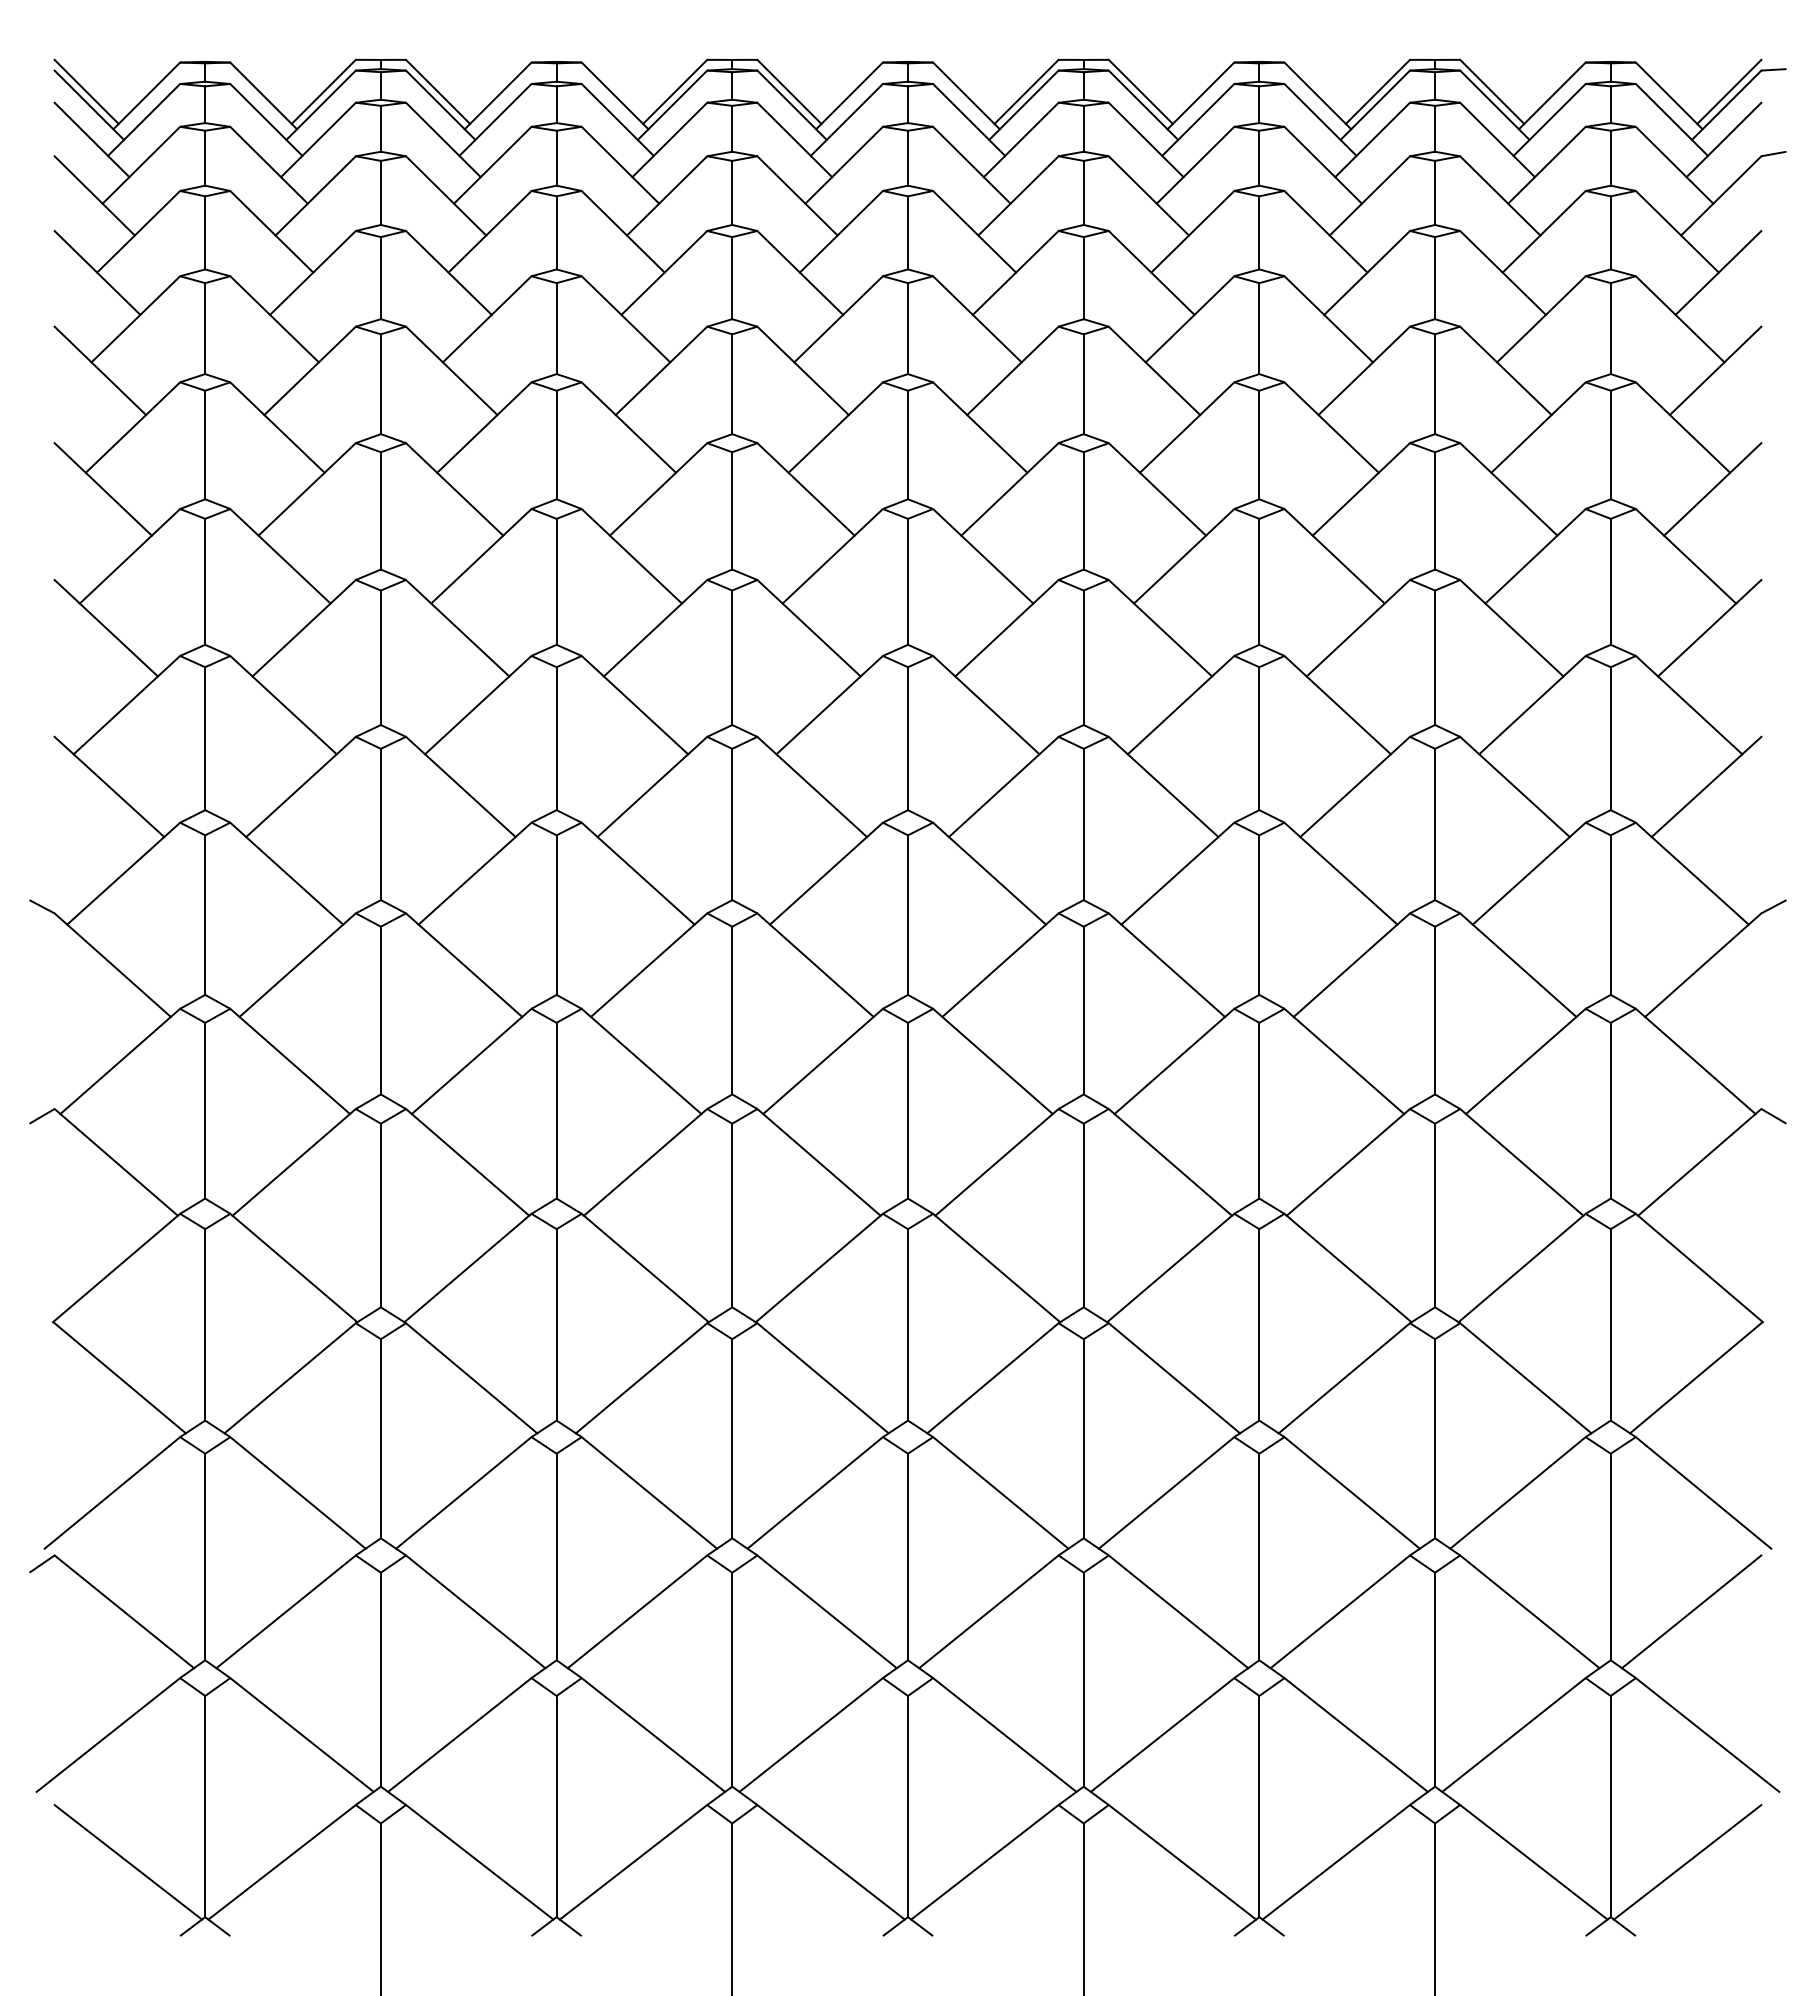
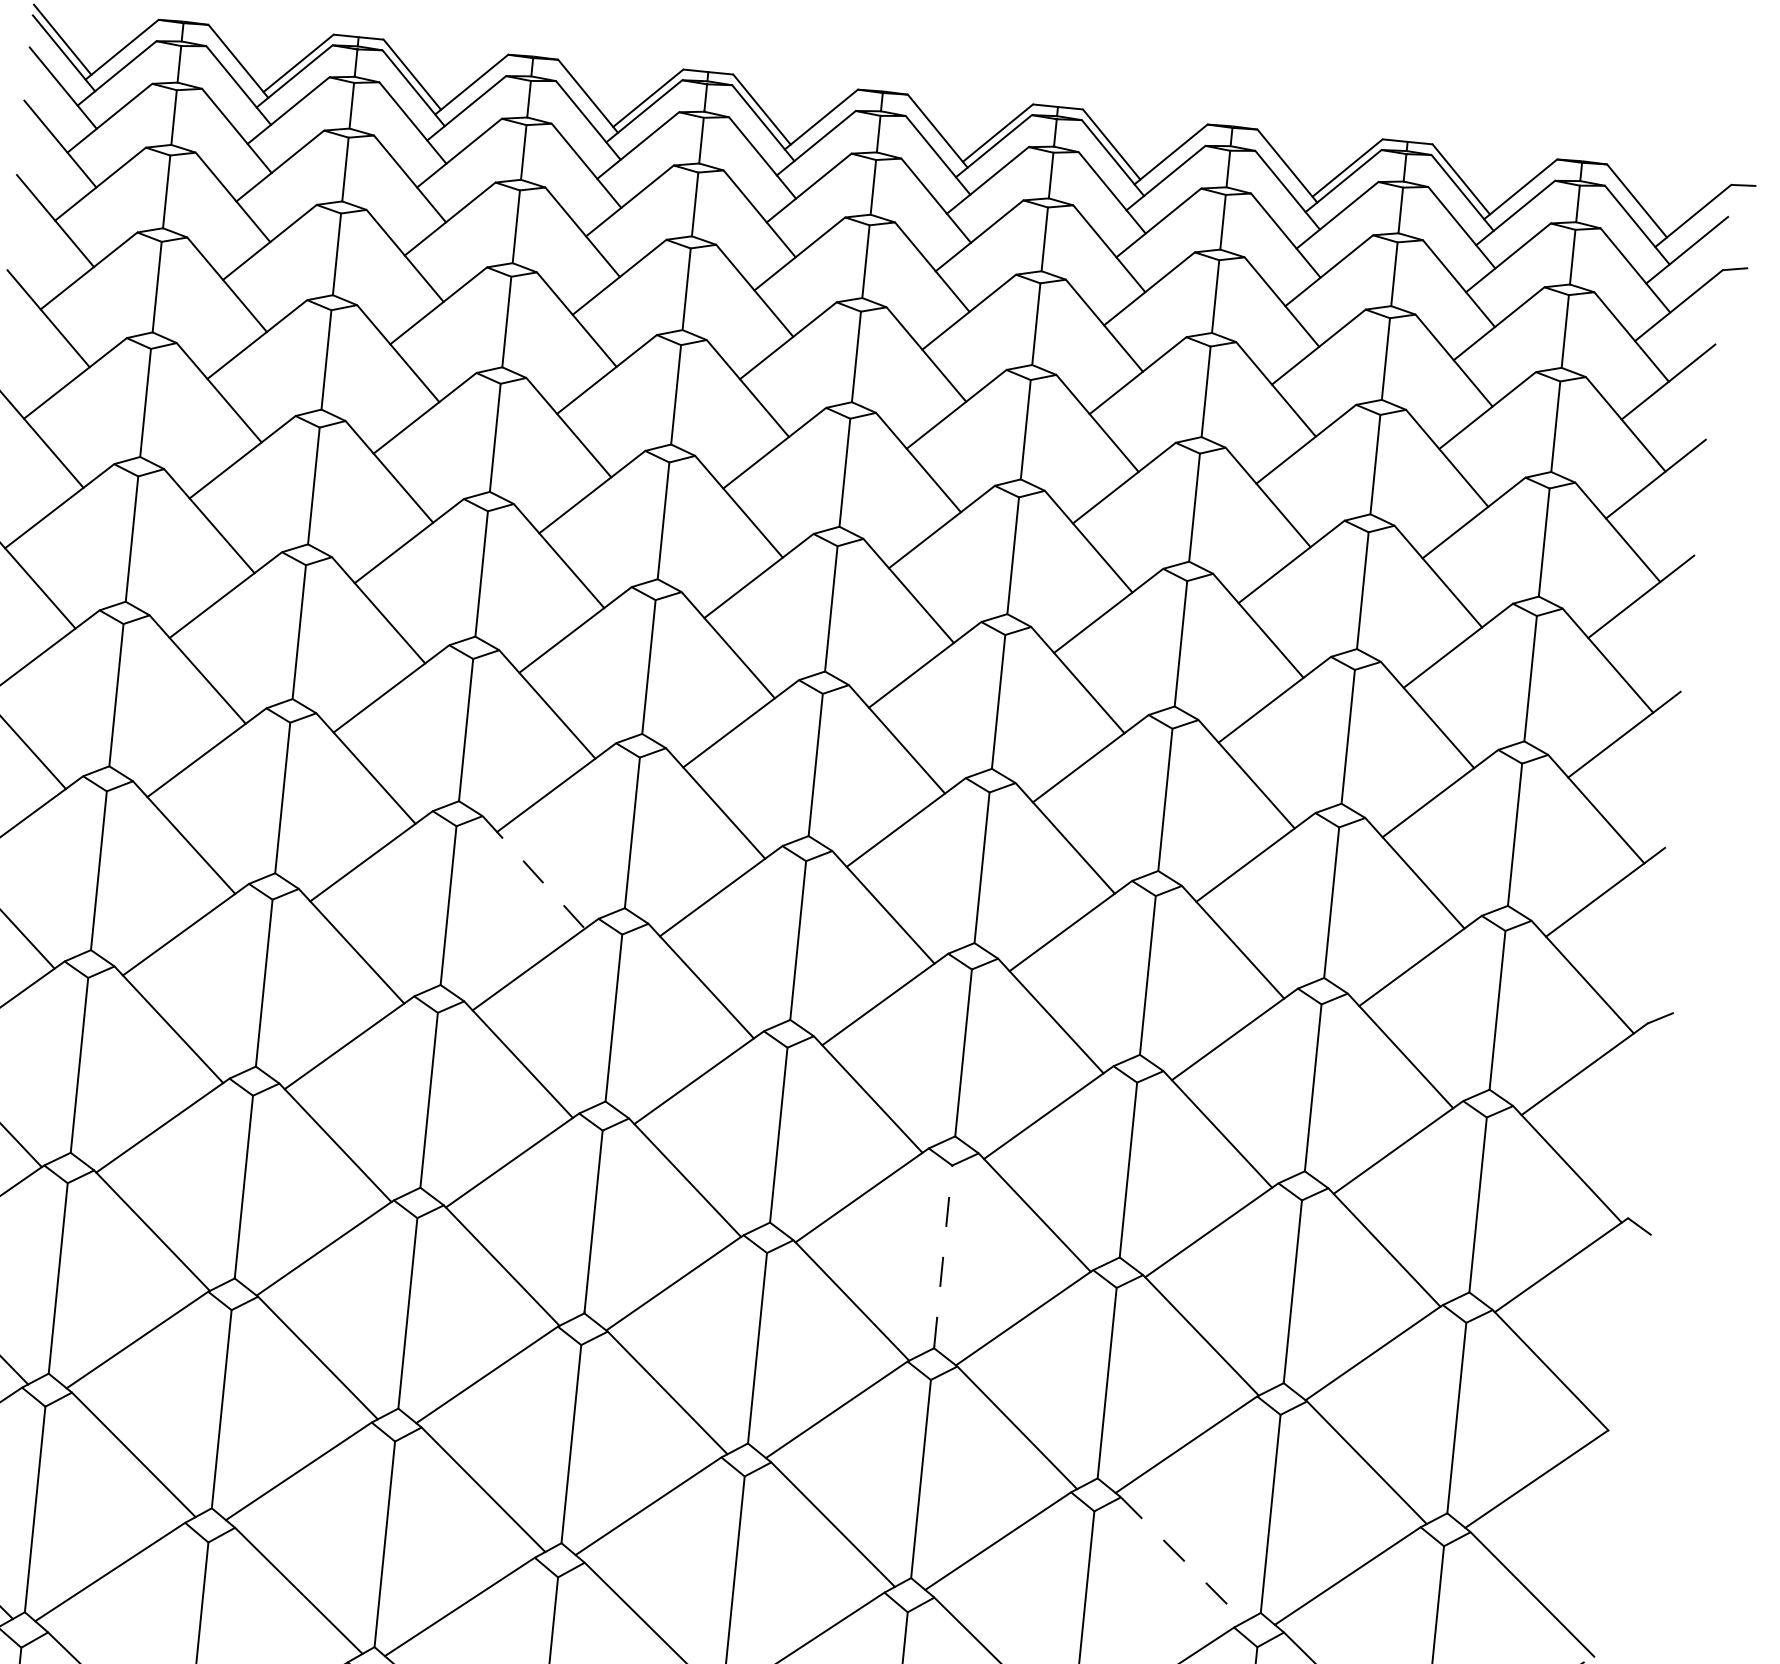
line: (1729, 91) -> (1697, 202), removed
line: (638, 874) -> (534, 873), solid -> dashed
line: (1083, 1214) -> (943, 1255), solid -> dashed
line: (1352, 1492) -> (1183, 1559), solid -> dashed

